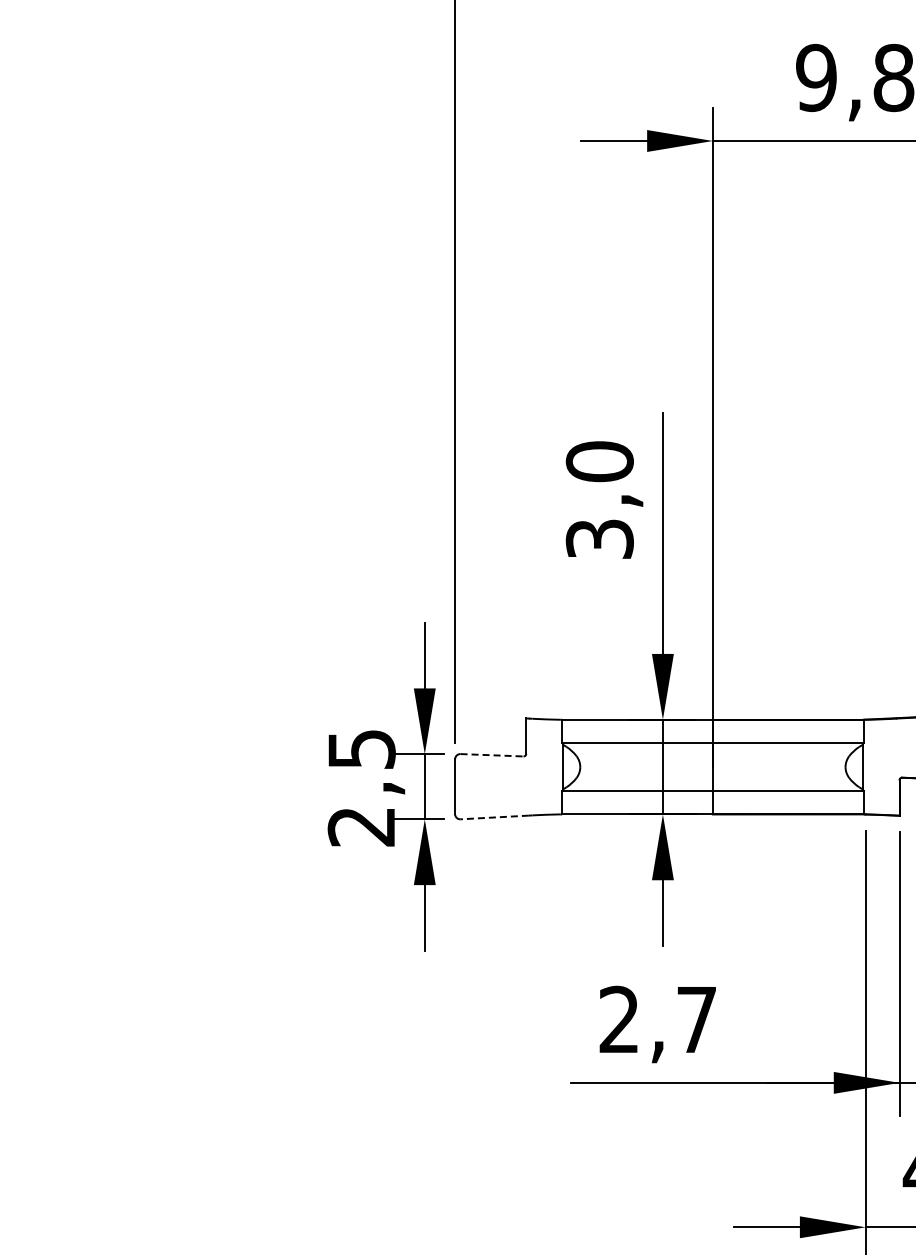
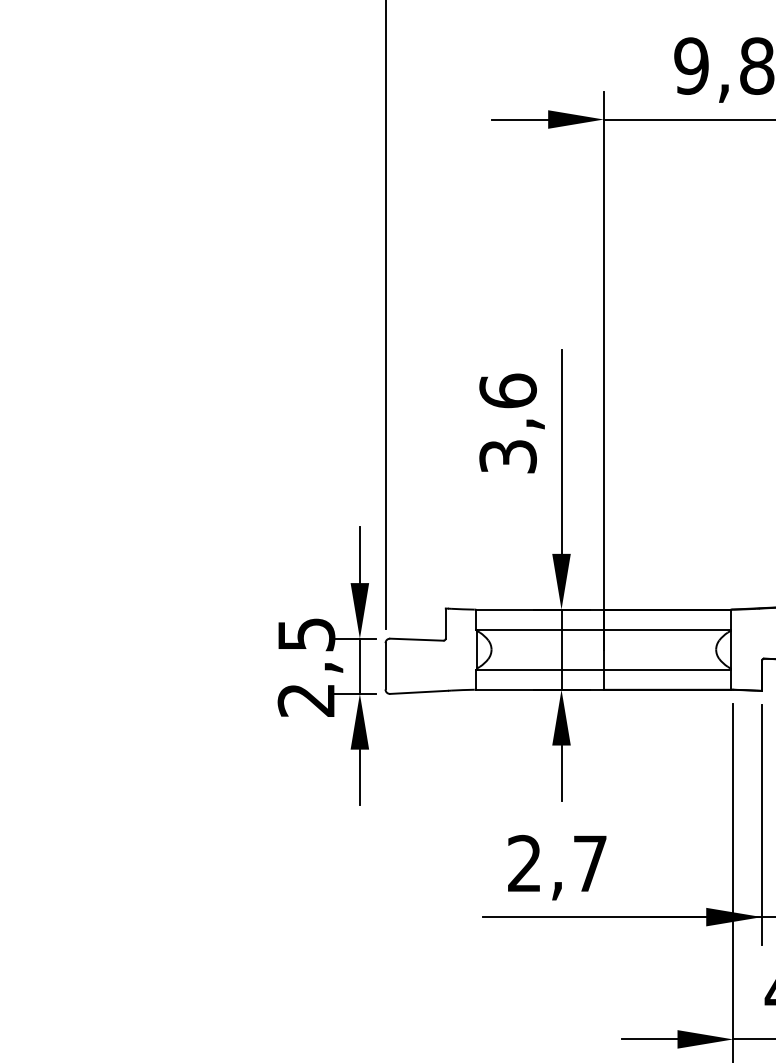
text: (599, 461) -> (507, 390), 3,0 -> 3,6
line: (492, 755) -> (417, 639), dashed -> solid
line: (494, 817) -> (418, 692), dashed -> solid

